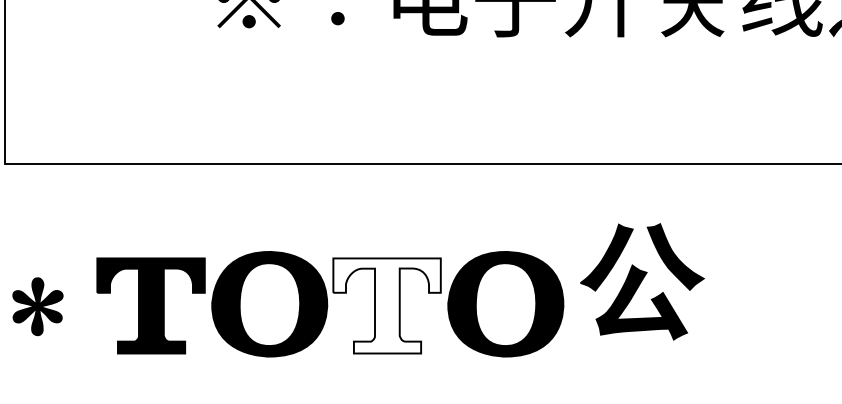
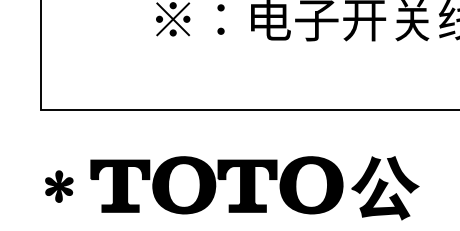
part: (642, 282) -> (385, 188), moved
fill: (387, 304) -> (247, 185), added

